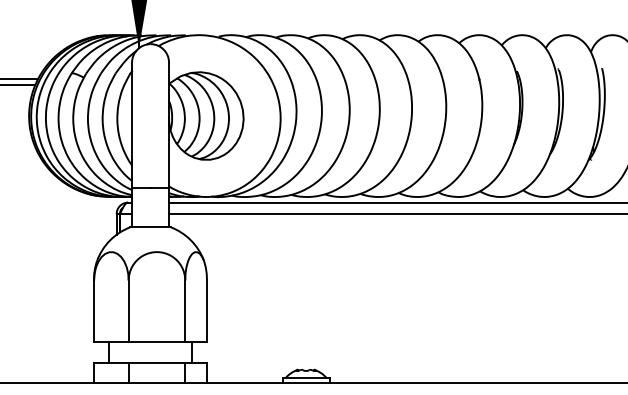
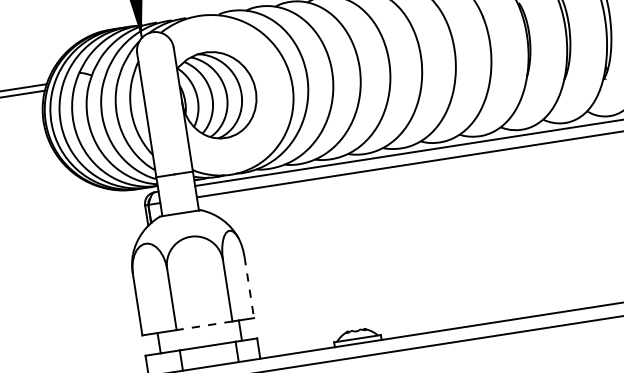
line: (207, 311) -> (249, 287), solid -> dashed
line: (156, 342) -> (204, 326), solid -> dashed

